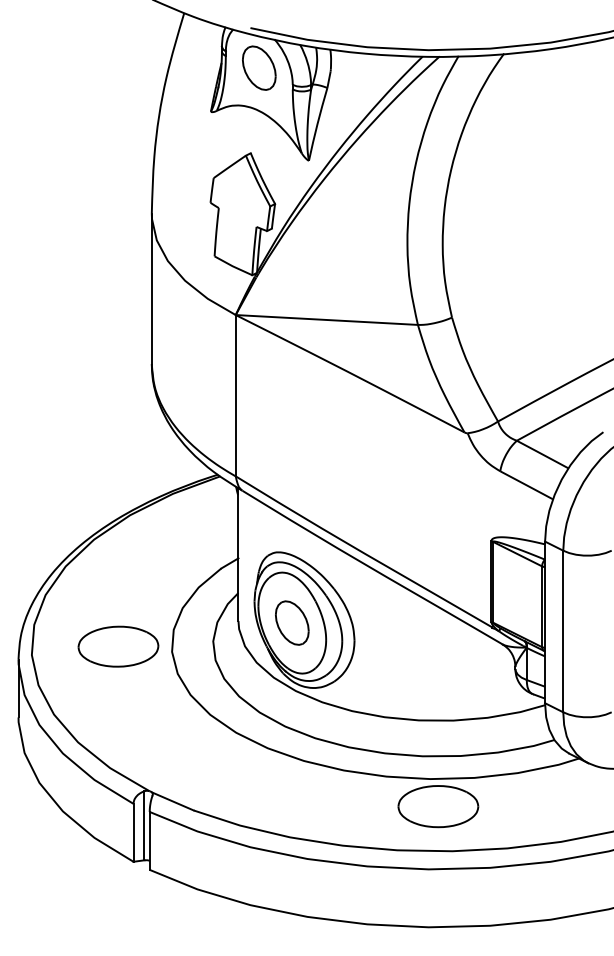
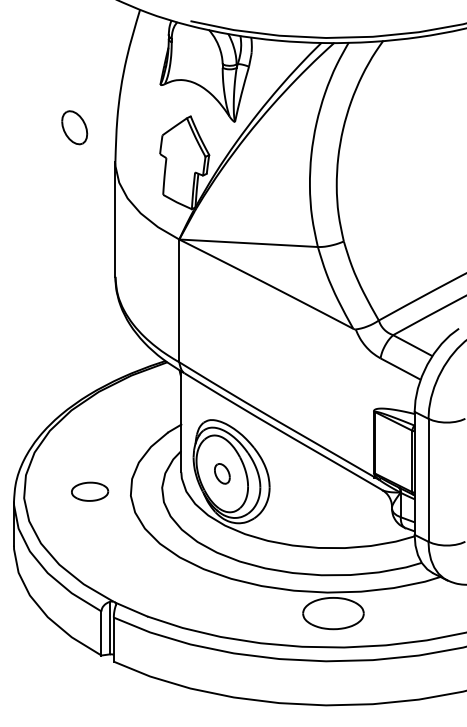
part: (259, 67) -> (74, 127), moved
part: (292, 622) -> (222, 473), size x0.6
part: (118, 646) -> (90, 491), size x0.6

